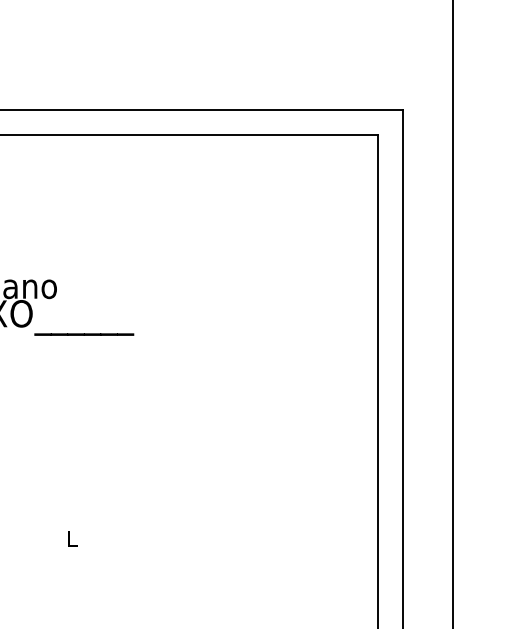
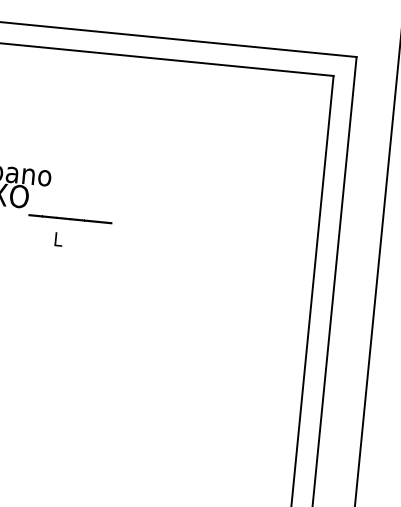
text: (72, 538) -> (58, 239), moved

